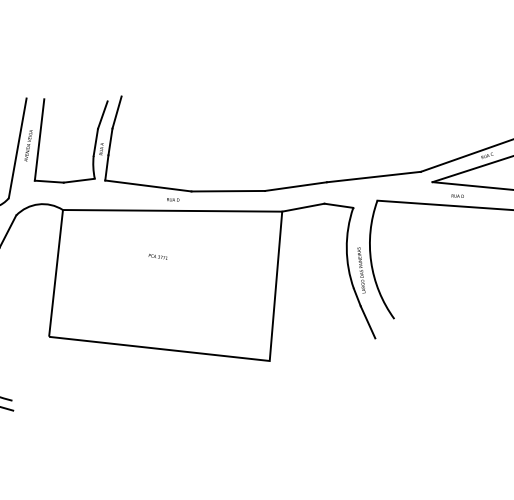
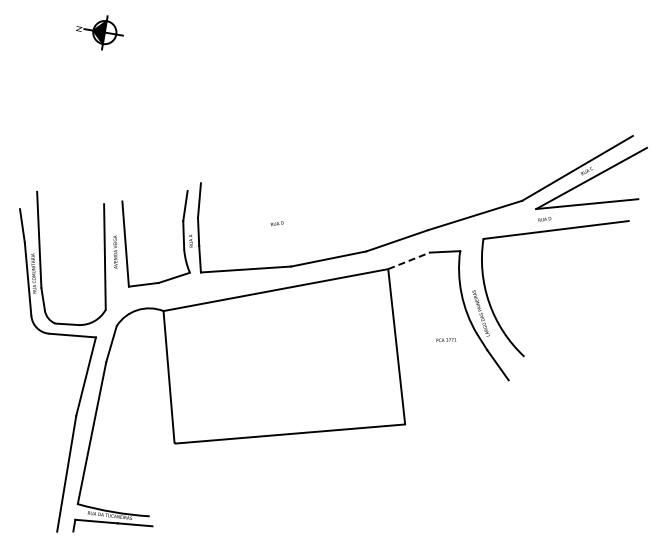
text: (457, 196) -> (544, 219), moved
text: (172, 199) -> (276, 223), moved
line: (303, 207) -> (409, 260), solid -> dashed
text: (158, 256) -> (446, 339), moved

